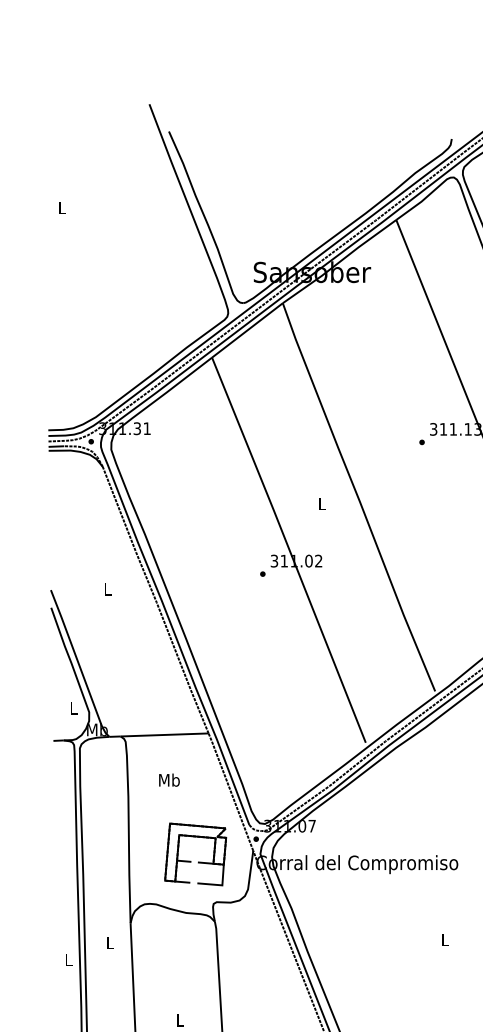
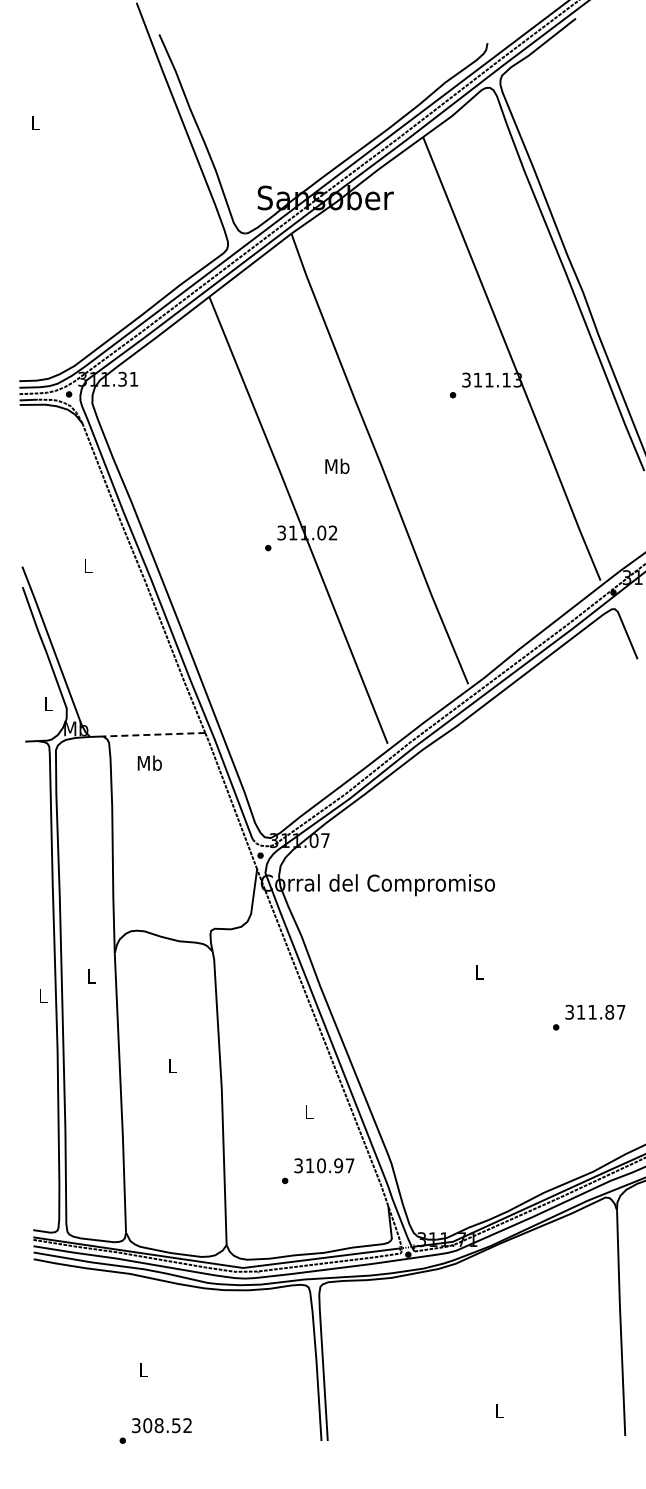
text: (322, 503) -> (337, 466), L -> Mb
line: (163, 734) -> (153, 734), solid -> dashed
text: (169, 779) -> (149, 762), moved
part: (198, 861) -> (193, 881), removed

